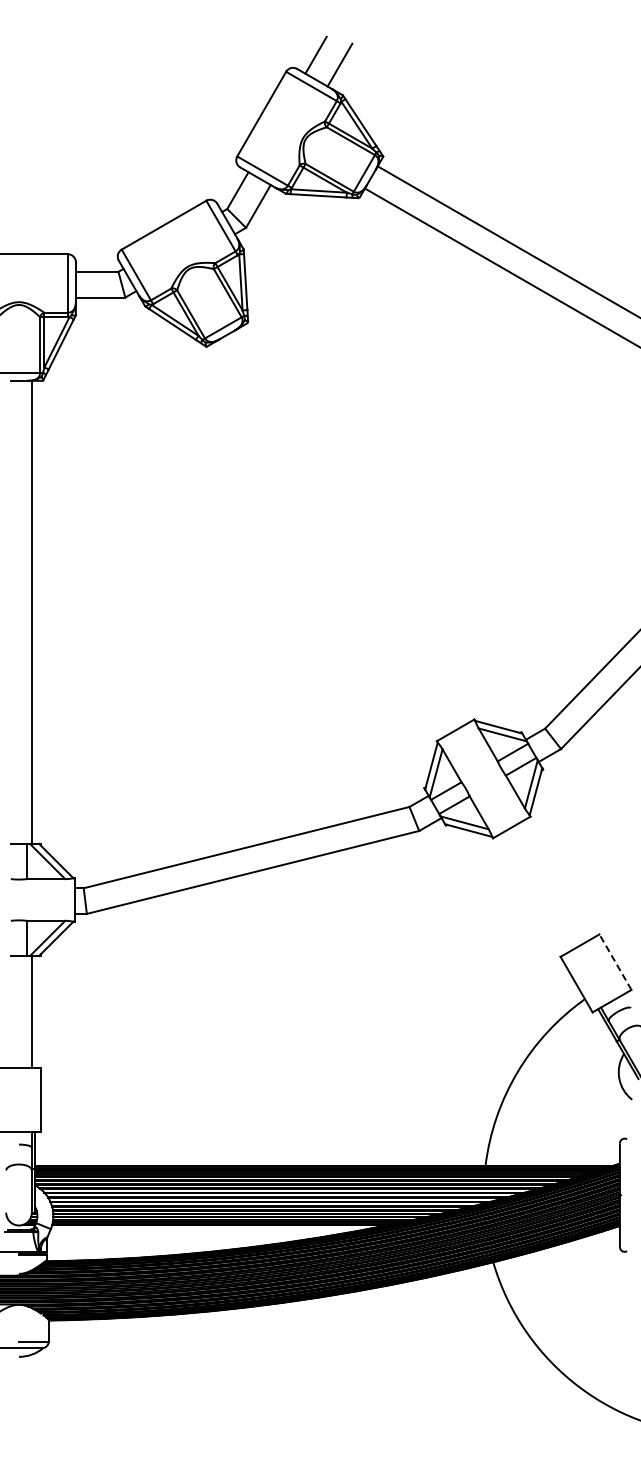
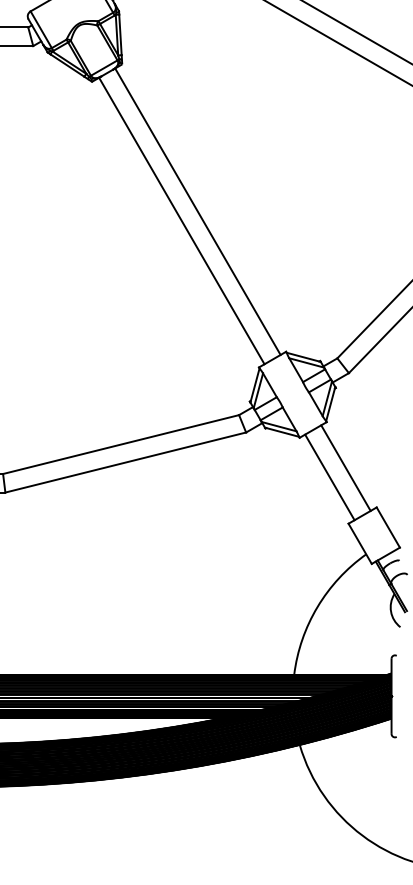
line: (352, 525) -> (197, 211), added
line: (330, 538) -> (181, 220), added
line: (556, 880) -> (345, 468), added
line: (534, 892) -> (329, 477), added
line: (615, 961) -> (388, 527), dashed -> solid

